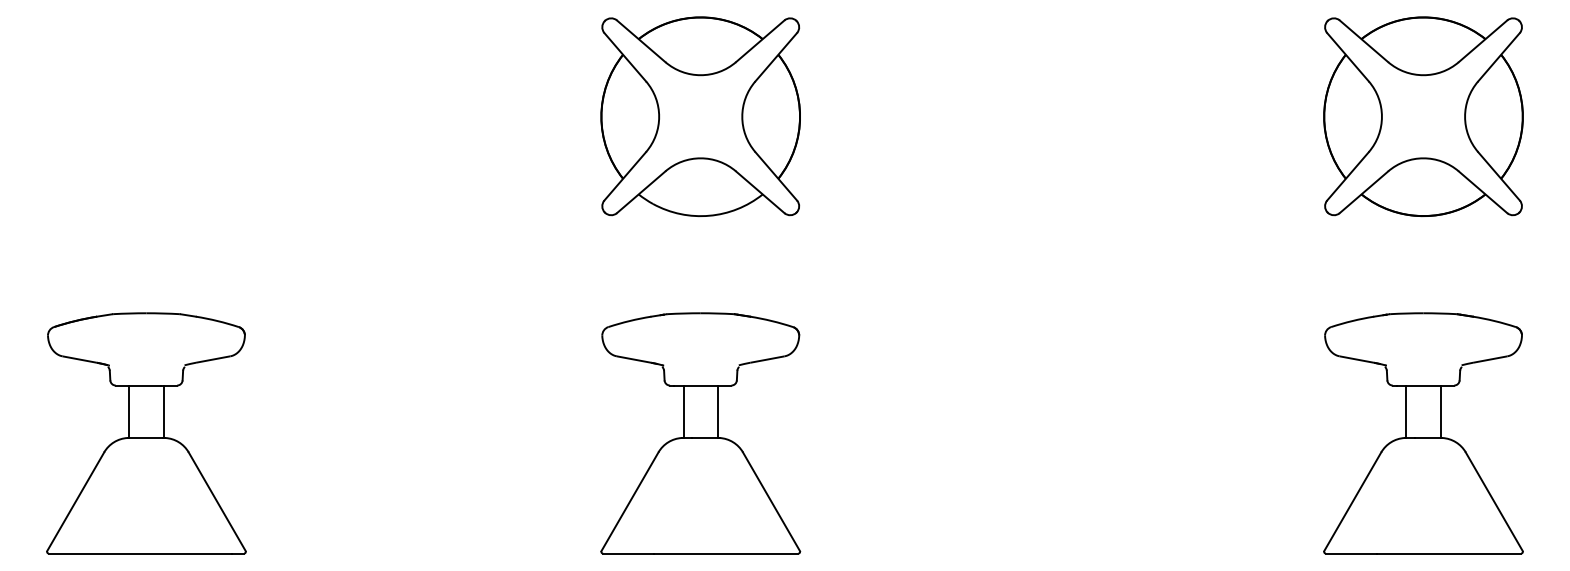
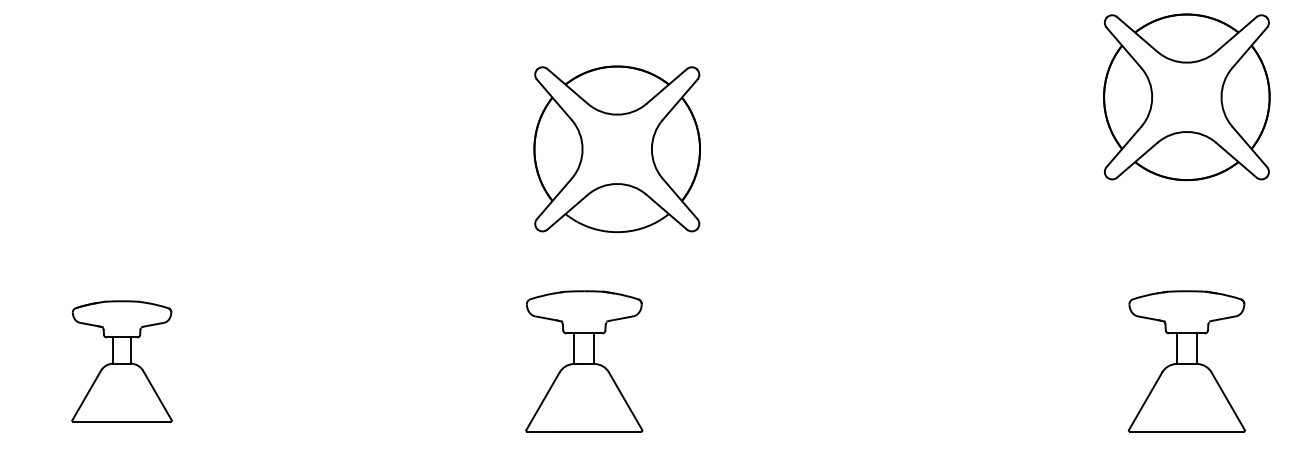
part: (699, 116) -> (616, 149), moved
part: (145, 433) -> (121, 361), size x0.6
part: (701, 433) -> (584, 361), size x0.7
part: (1423, 433) -> (1186, 361), size x0.7

